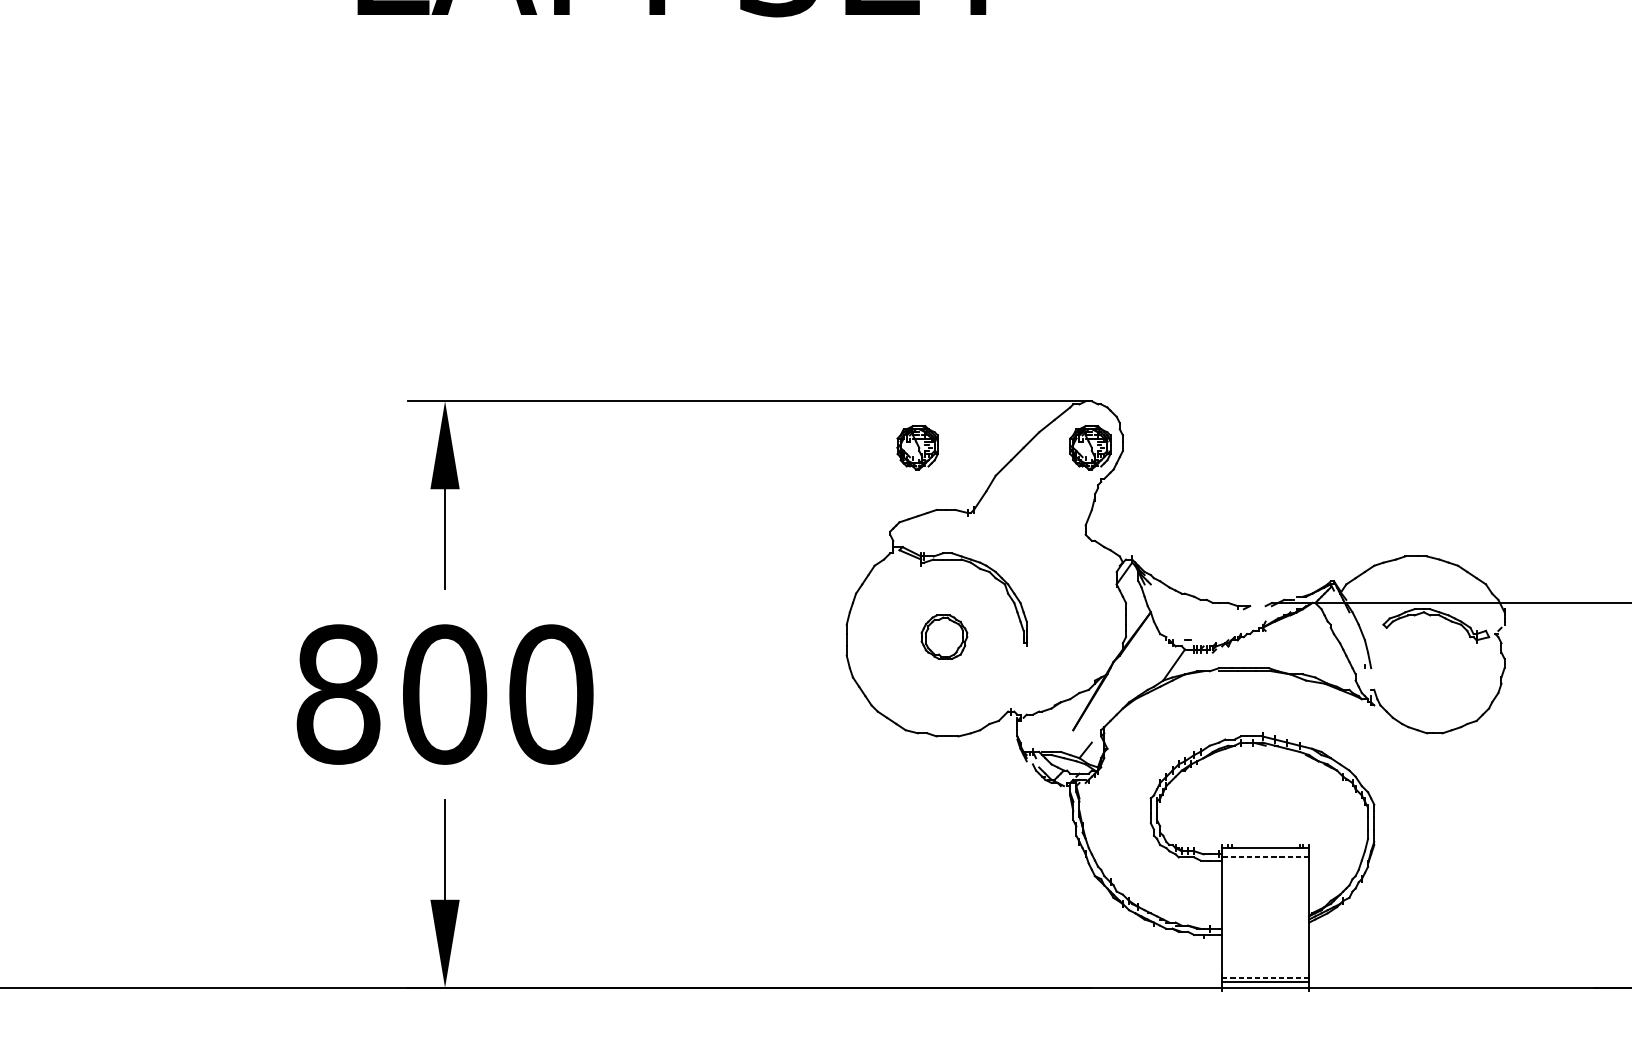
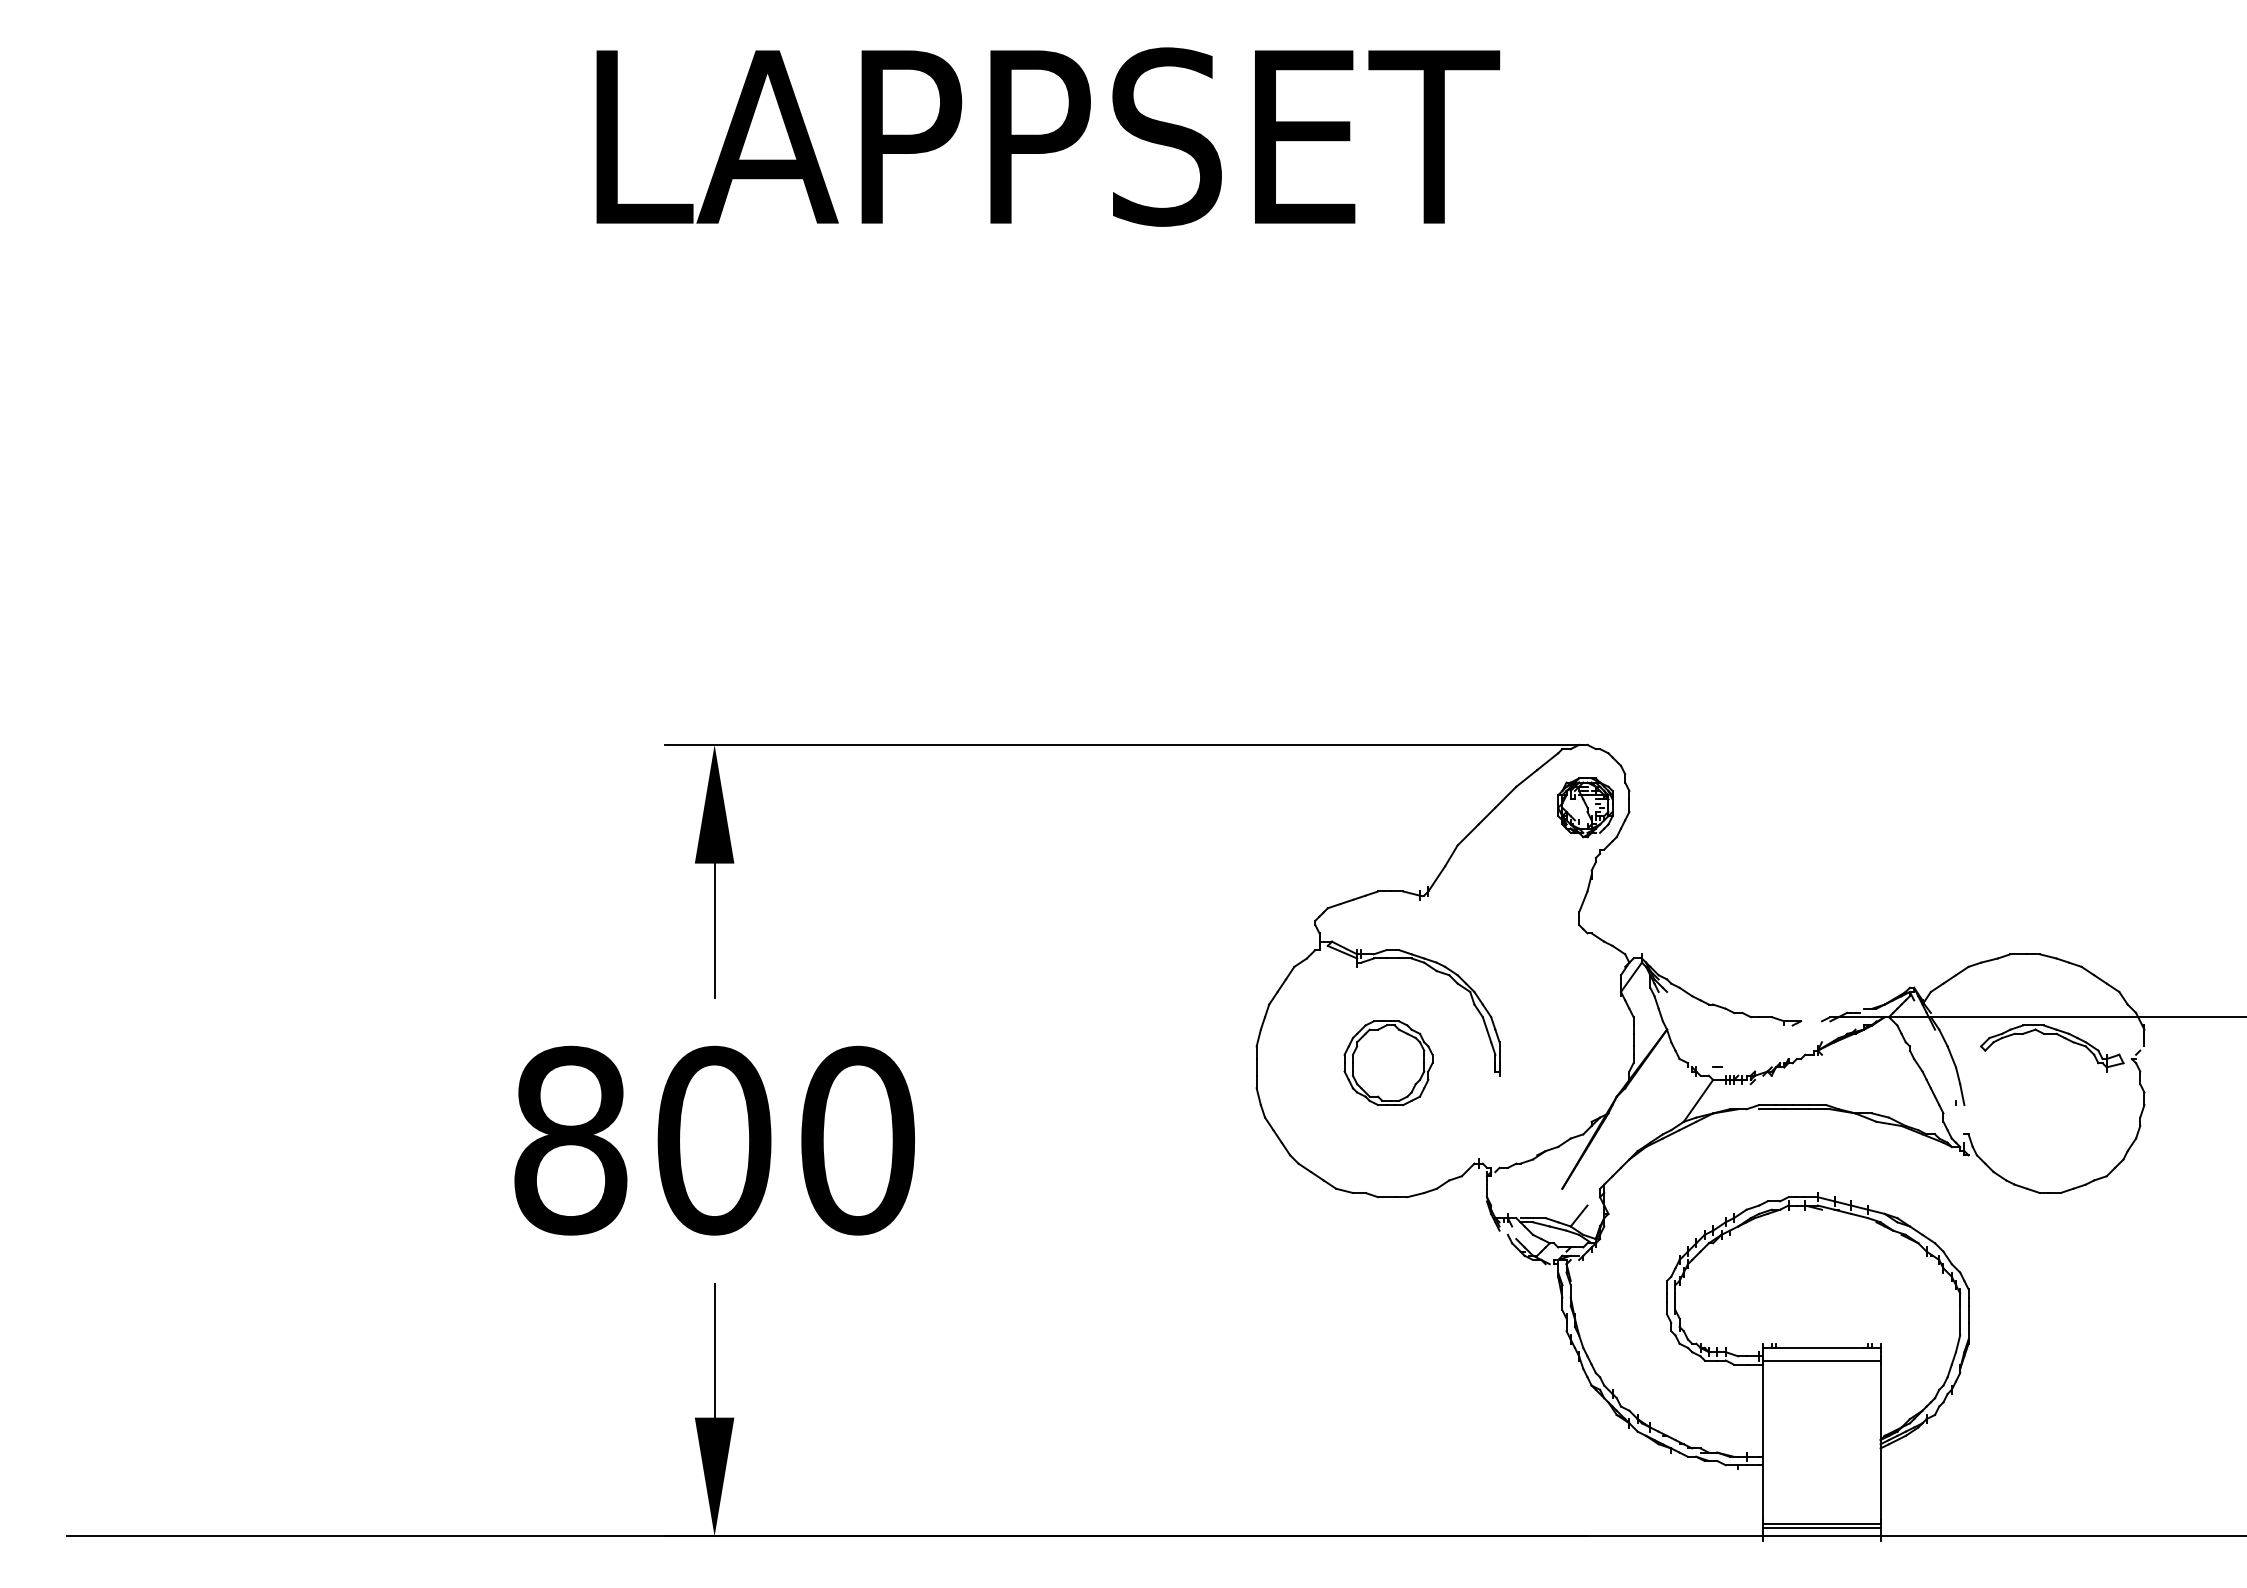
part: (917, 447) -> (1352, 807), removed
part: (944, 637) -> (1388, 1063), size x1.43
line: (1266, 857) -> (1822, 1360), dashed -> solid
line: (1266, 978) -> (1822, 1523), dashed -> solid

